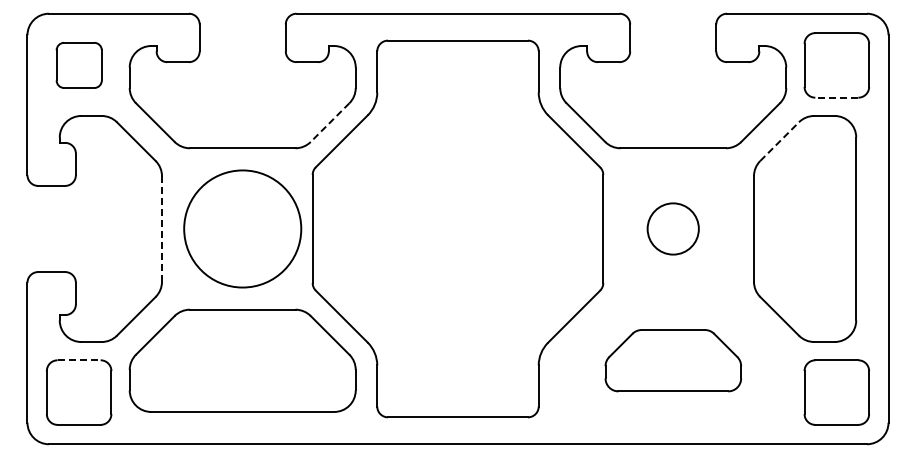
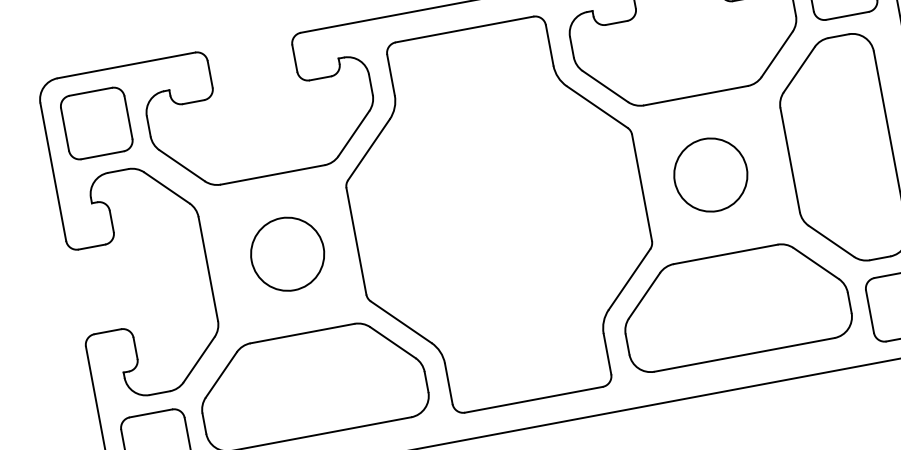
part: (79, 65) -> (97, 123), size x1.43
line: (836, 97) -> (847, 15), dashed -> solid
line: (329, 122) -> (353, 133), dashed -> solid
line: (779, 141) -> (799, 69), dashed -> solid
circle: (242, 228) -> (287, 253), size x0.62
circle: (672, 228) -> (710, 174), size x1.43
line: (162, 229) -> (208, 269), dashed -> solid
line: (79, 360) -> (151, 413), dashed -> solid
part: (673, 360) -> (735, 304), size x1.67

